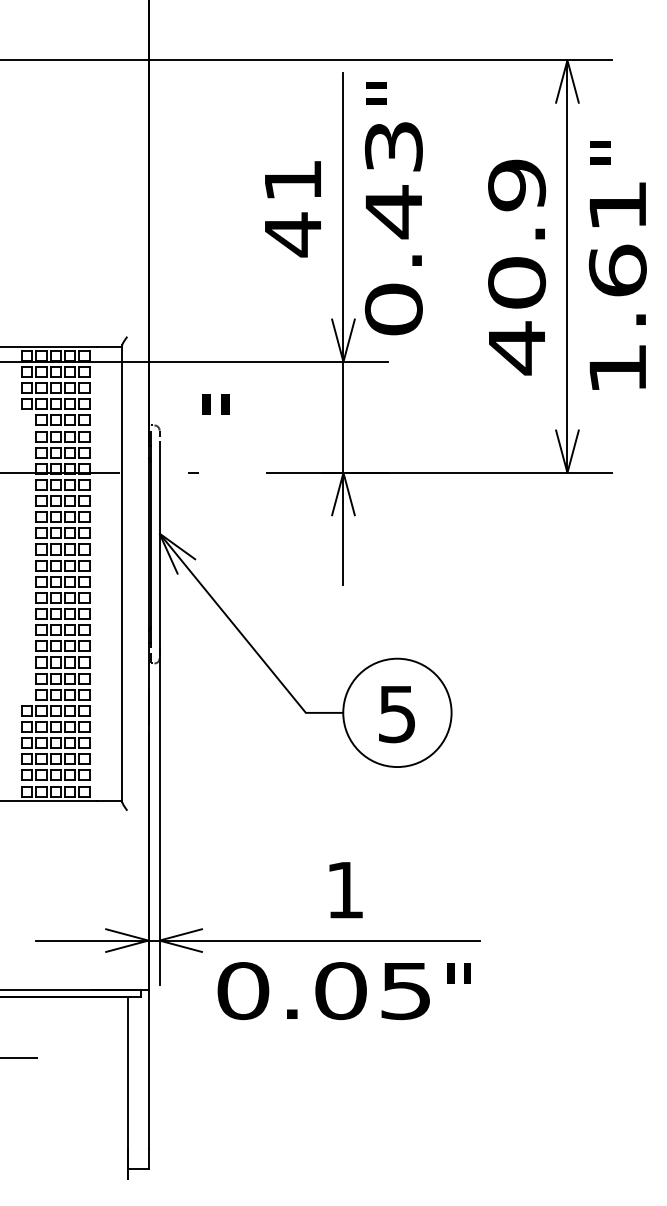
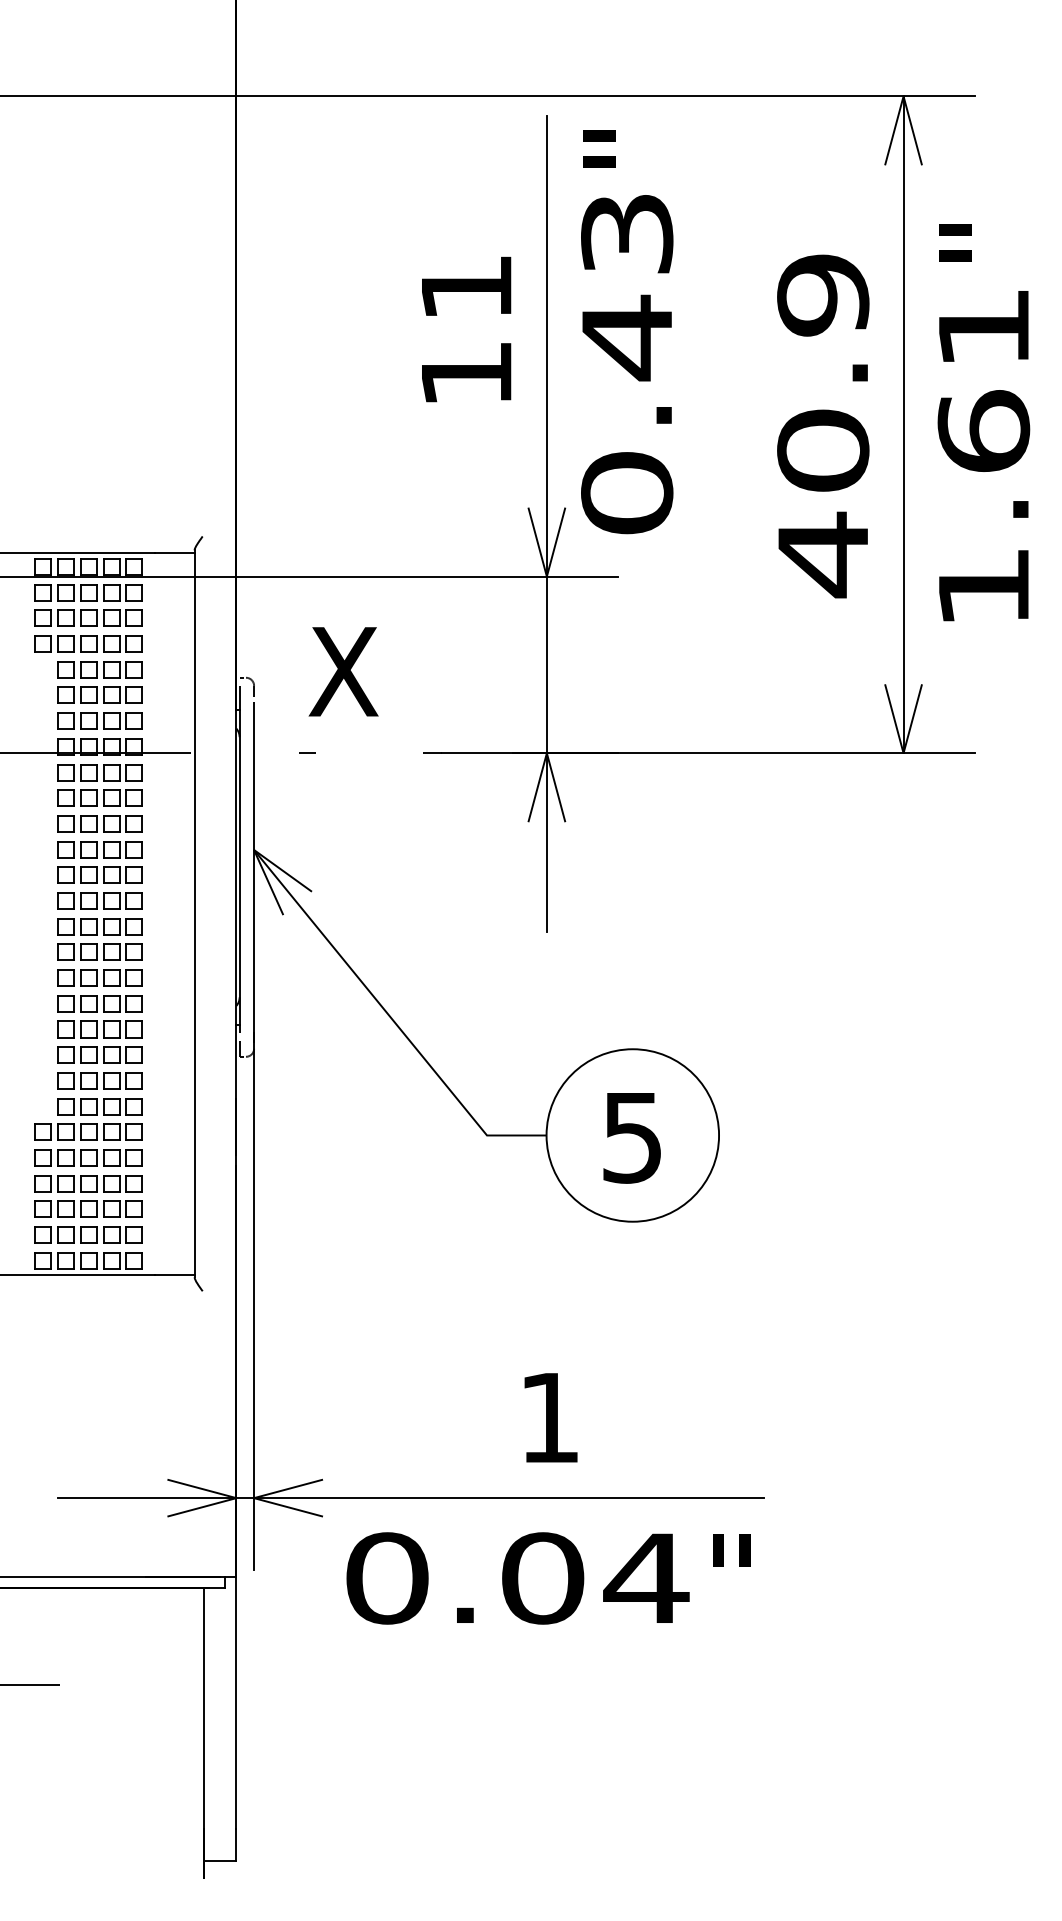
text: (292, 234) -> (465, 373), 41 -> 11
text: (215, 421) -> (343, 671), " -> X
text: (405, 991) -> (645, 1579), 0.05 -> 0.04

